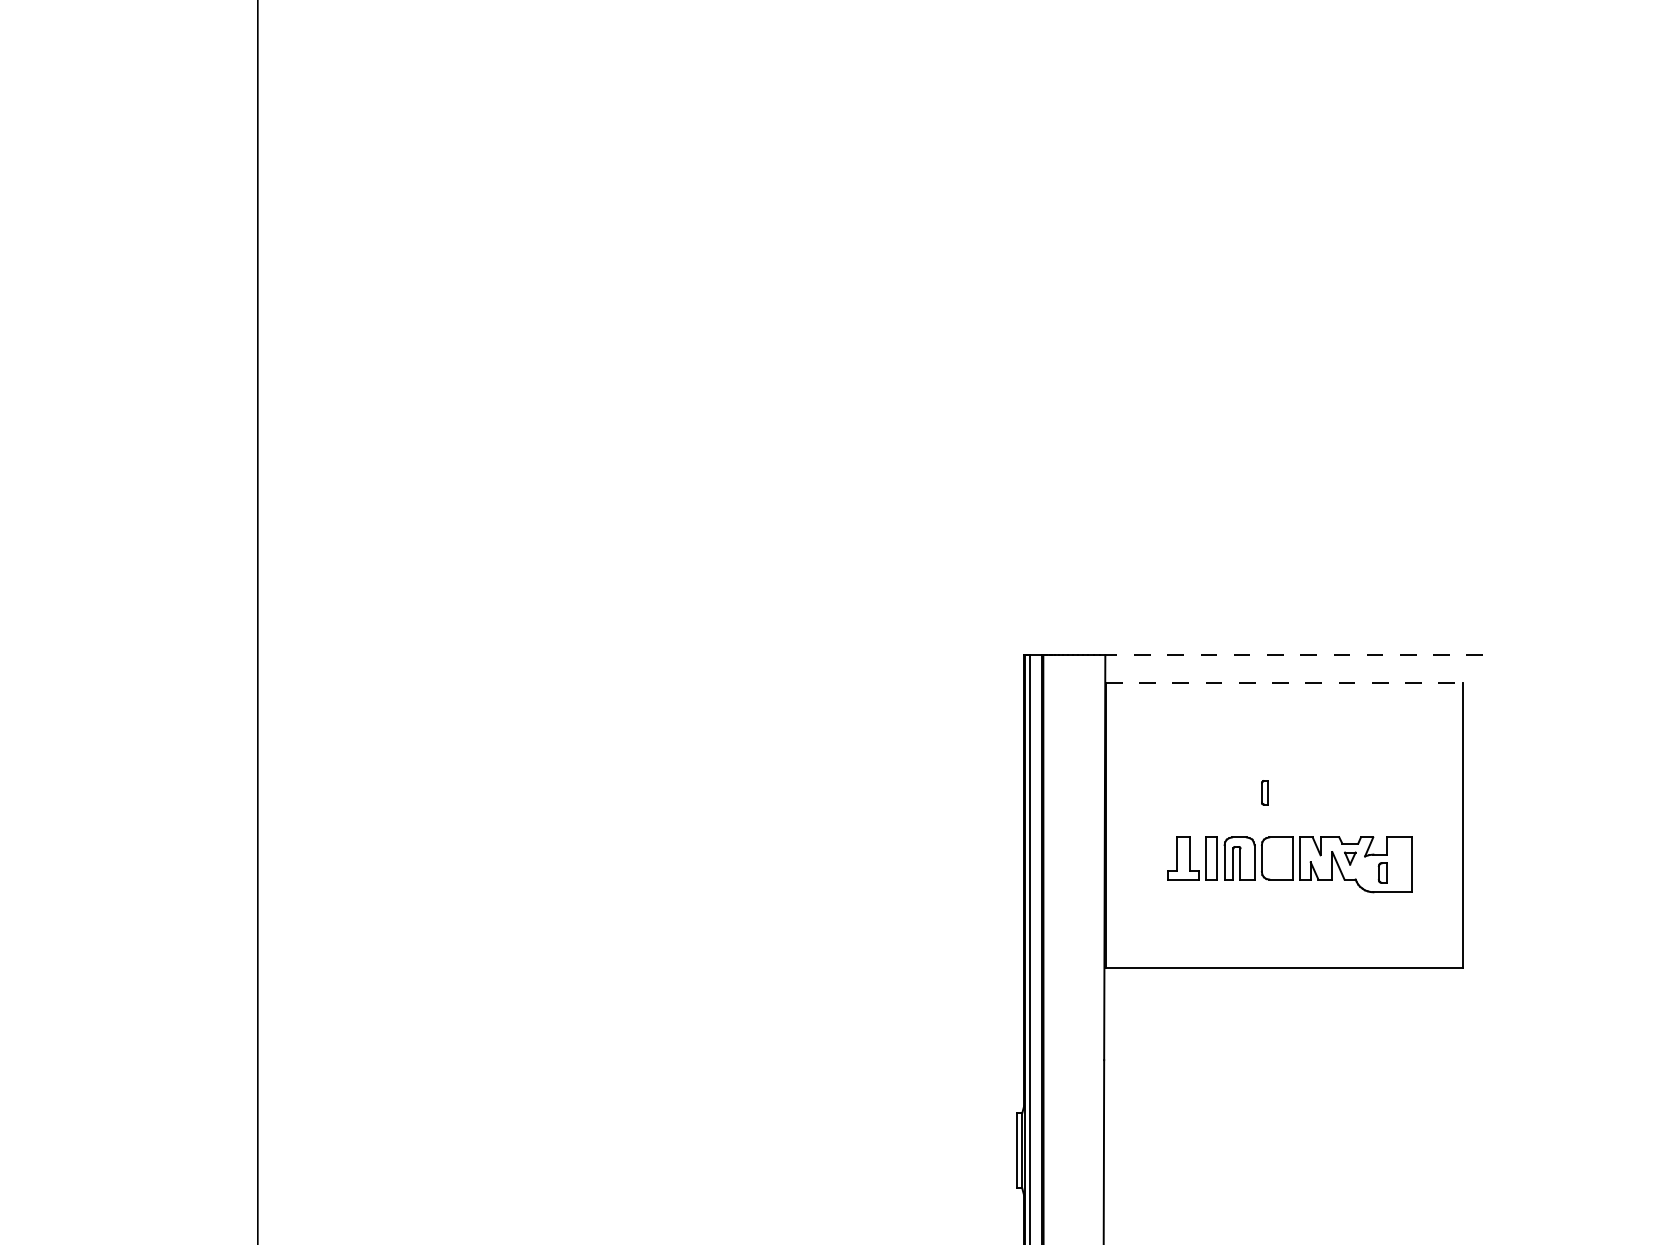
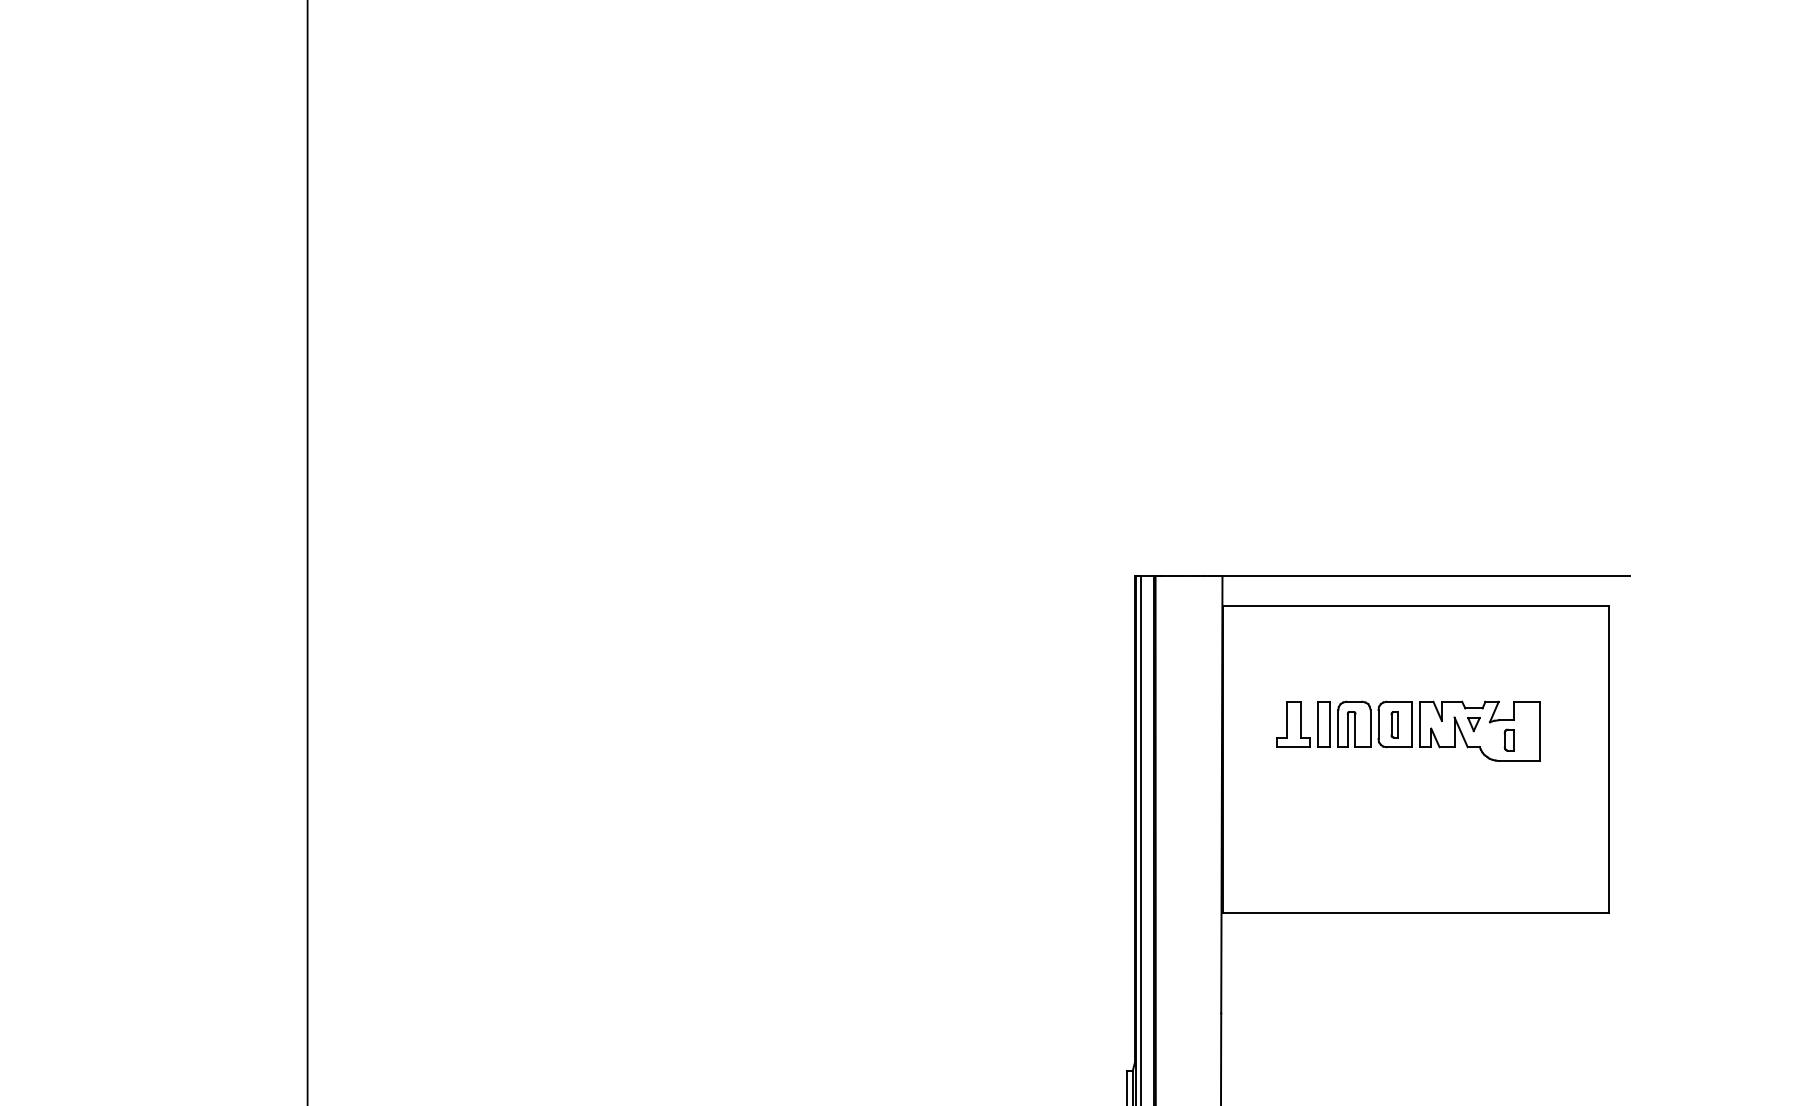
line: (1294, 655) -> (1426, 576), dashed -> solid
line: (1284, 682) -> (1415, 605), dashed -> solid
part: (1289, 864) -> (1408, 730), moved

